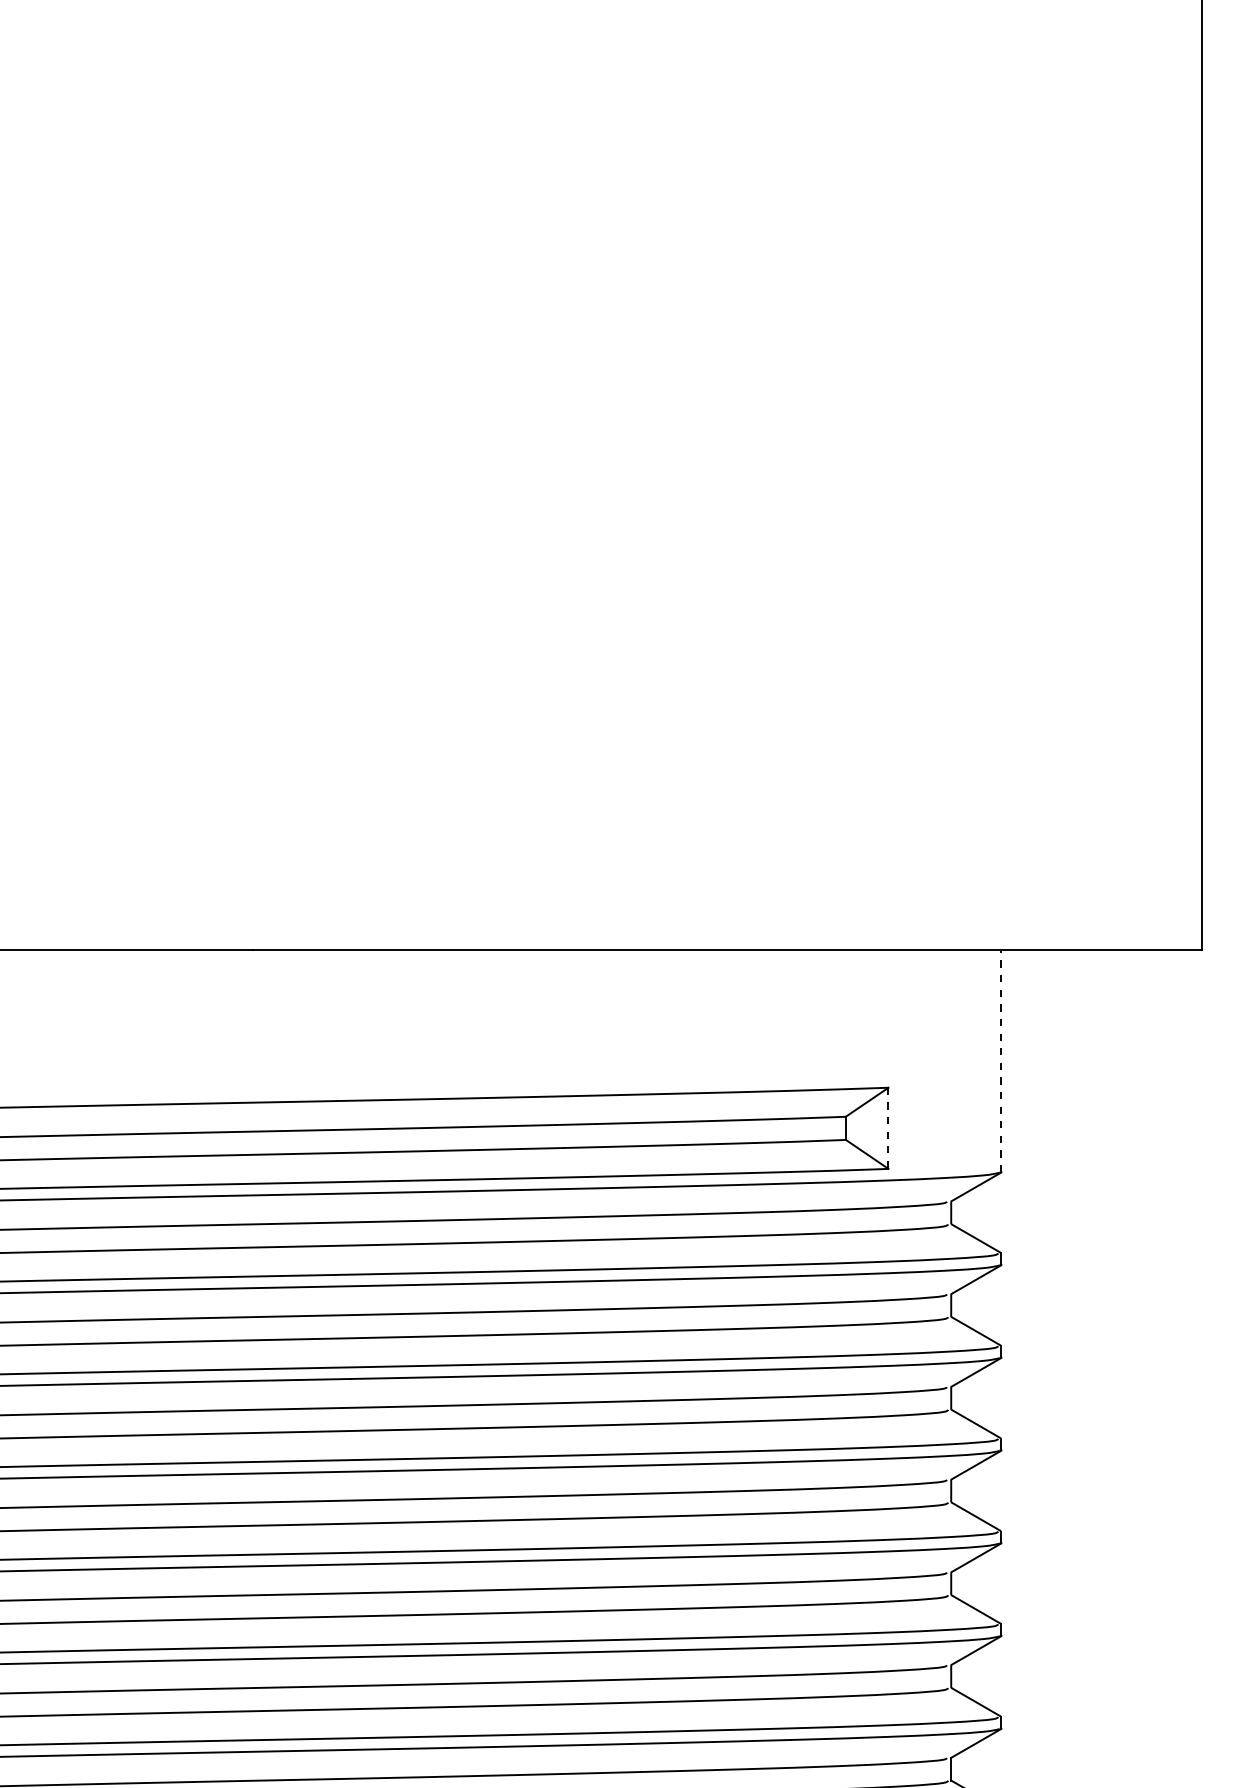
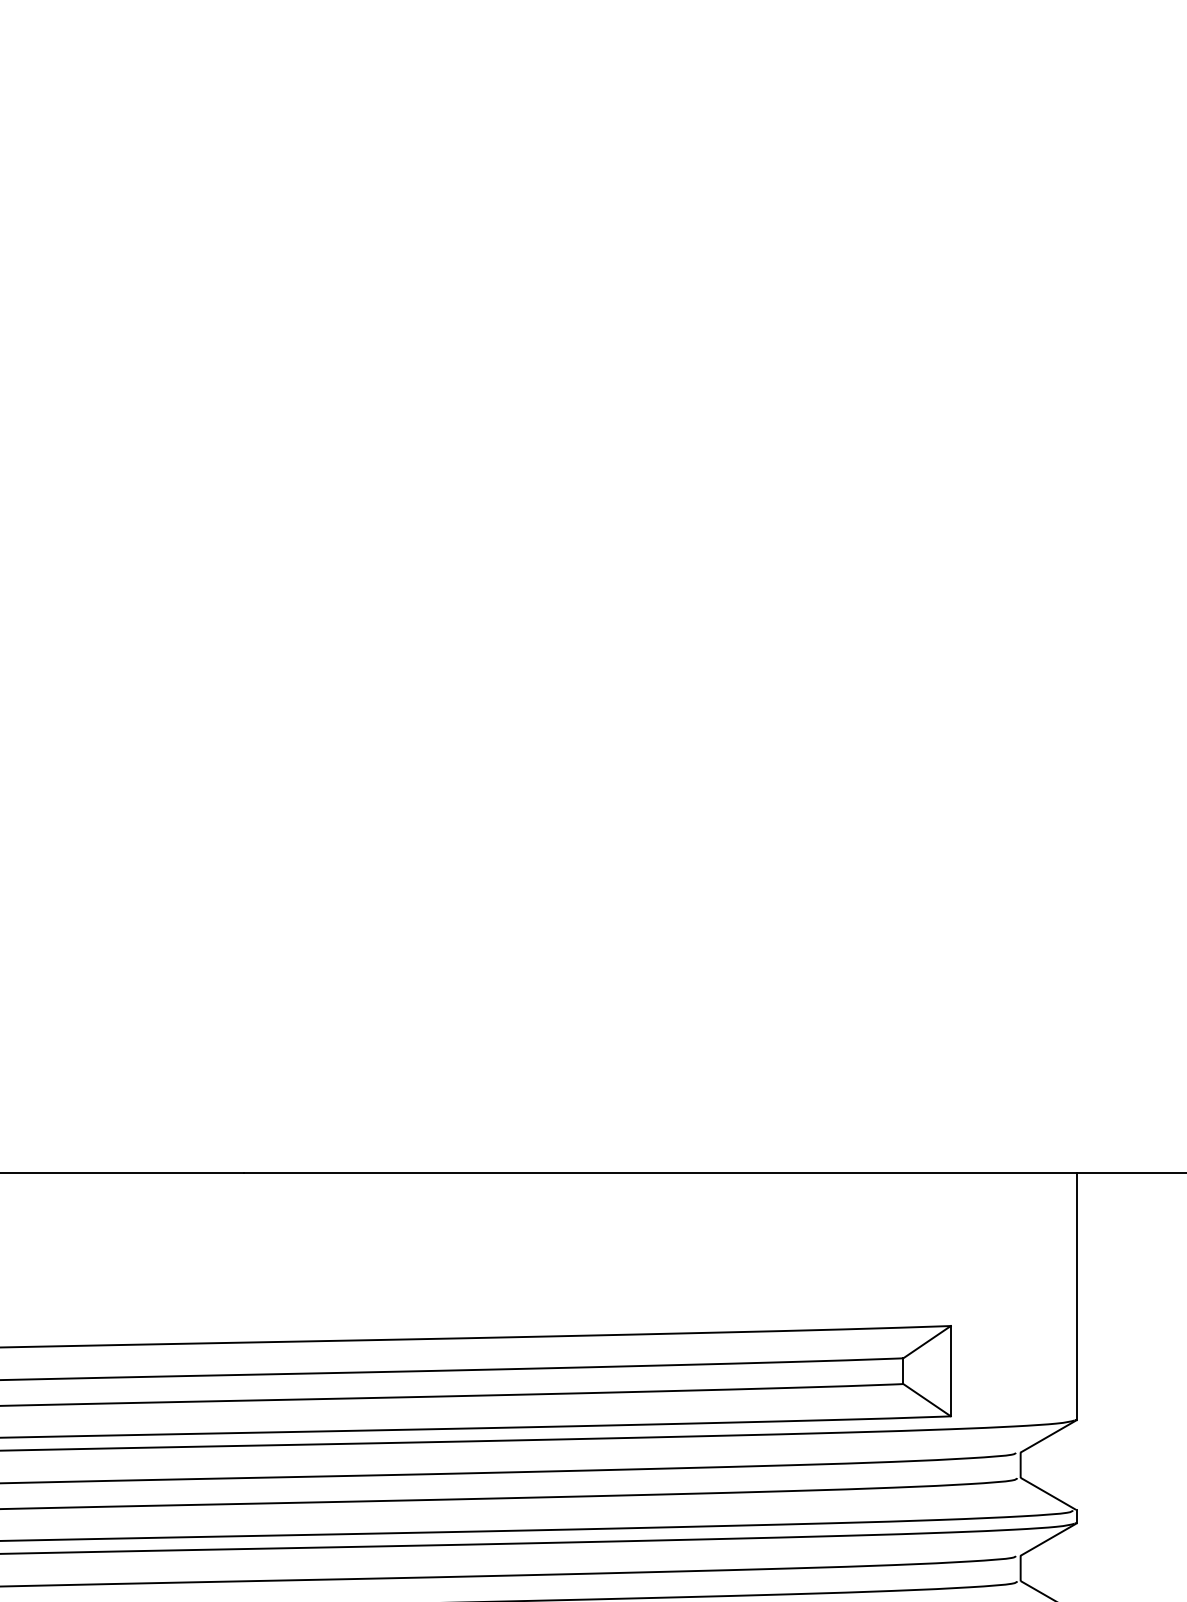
line: (1001, 1060) -> (1076, 1295), dashed -> solid
line: (888, 1128) -> (950, 1371), dashed -> solid

